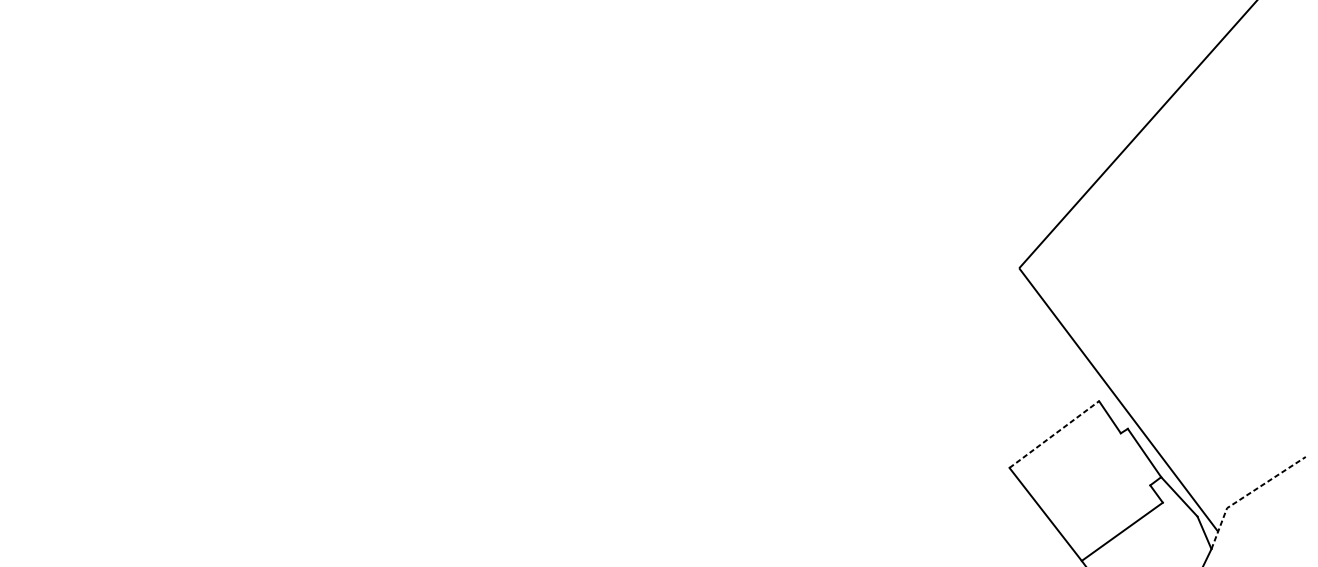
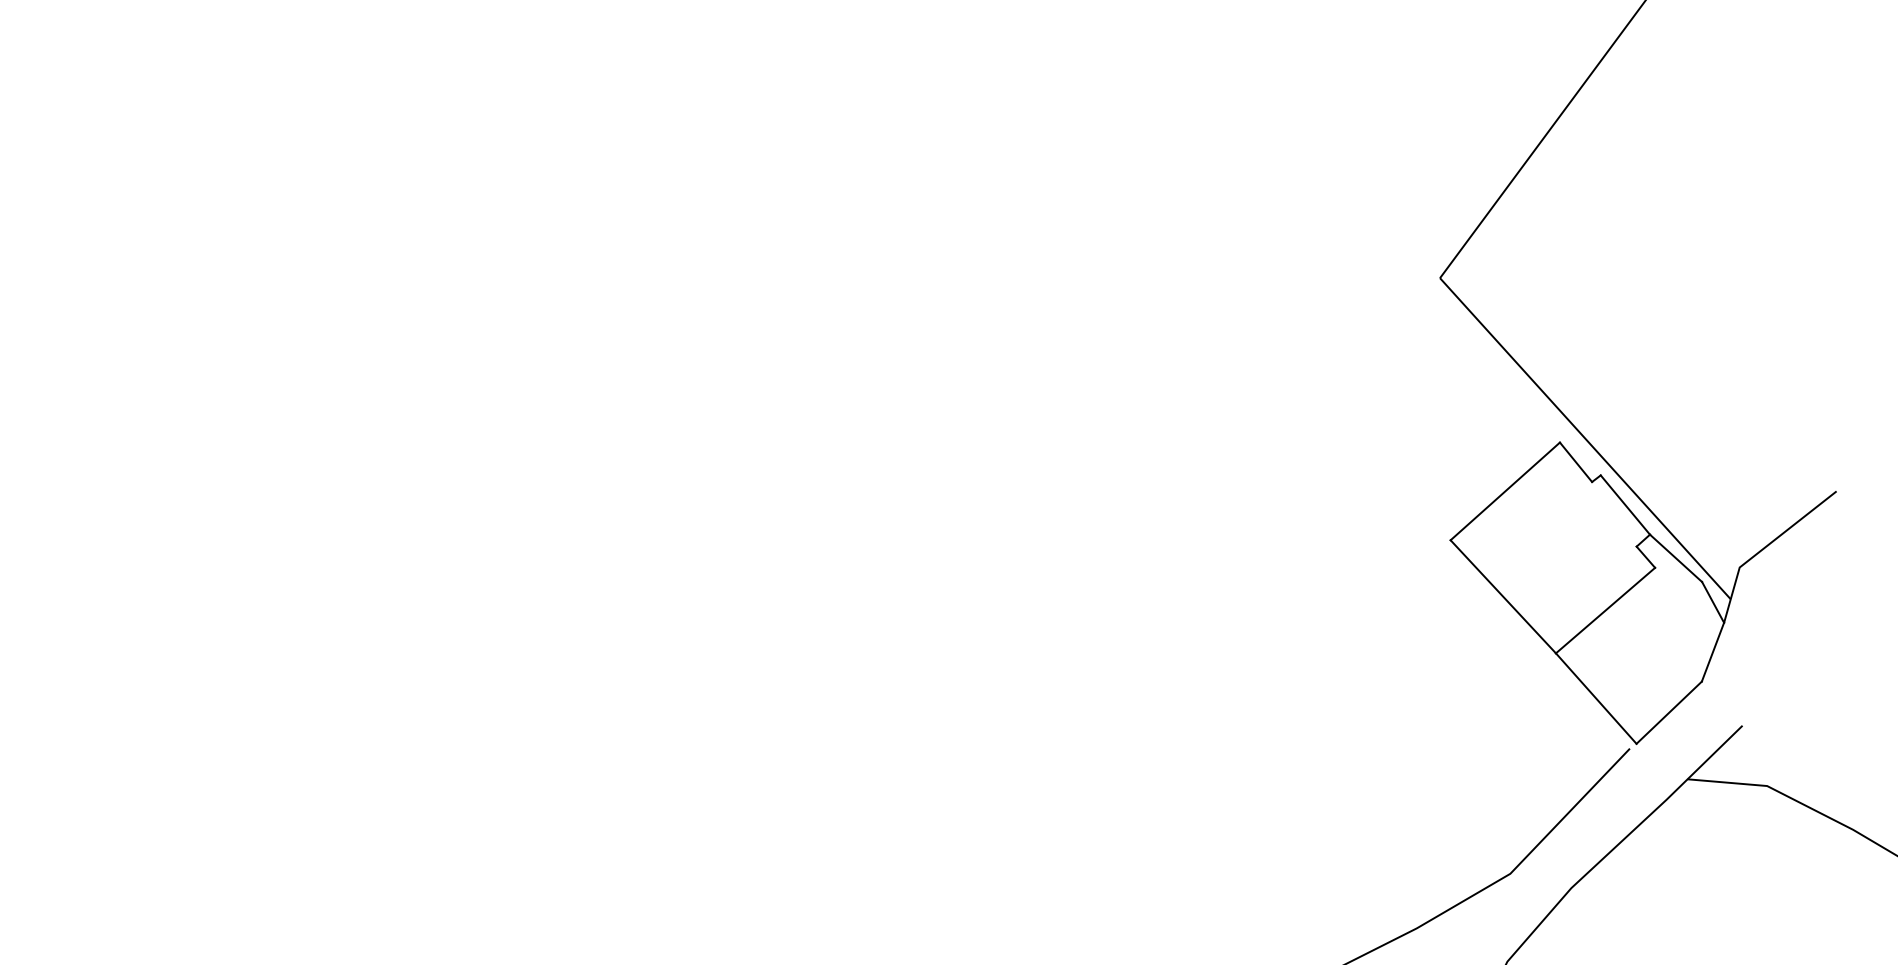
line: (1054, 434) -> (1505, 491), dashed -> solid
line: (1248, 494) -> (1765, 547), dashed -> solid

